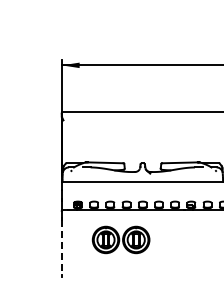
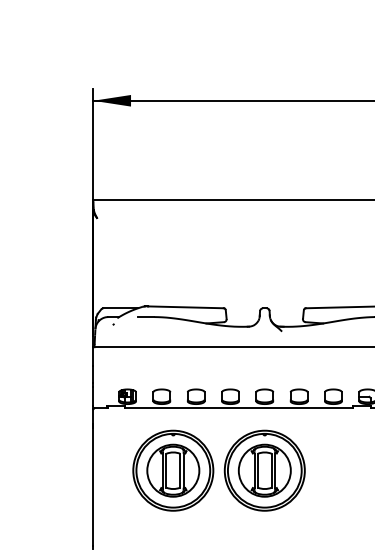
part: (120, 239) -> (217, 469), size x1.43
line: (61, 247) -> (92, 486), dashed -> solid

